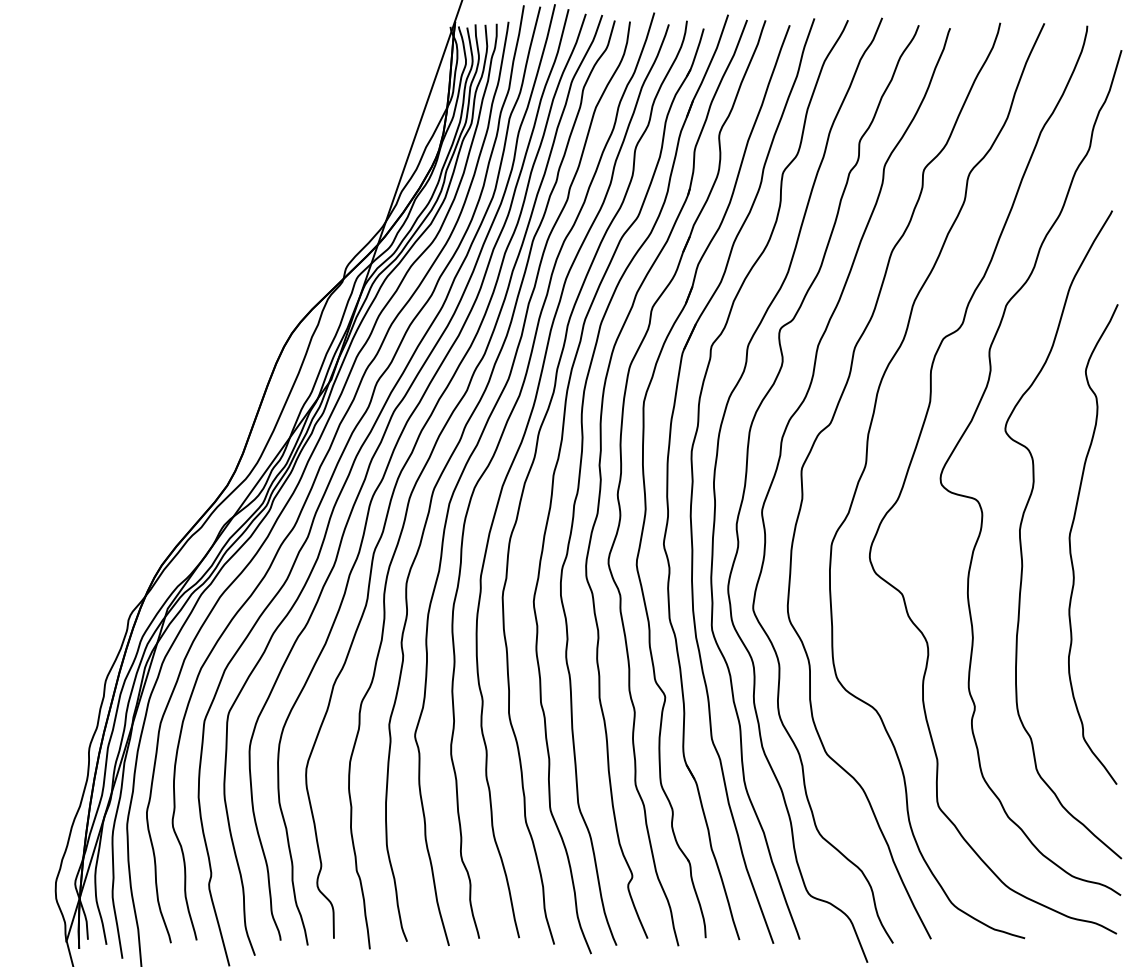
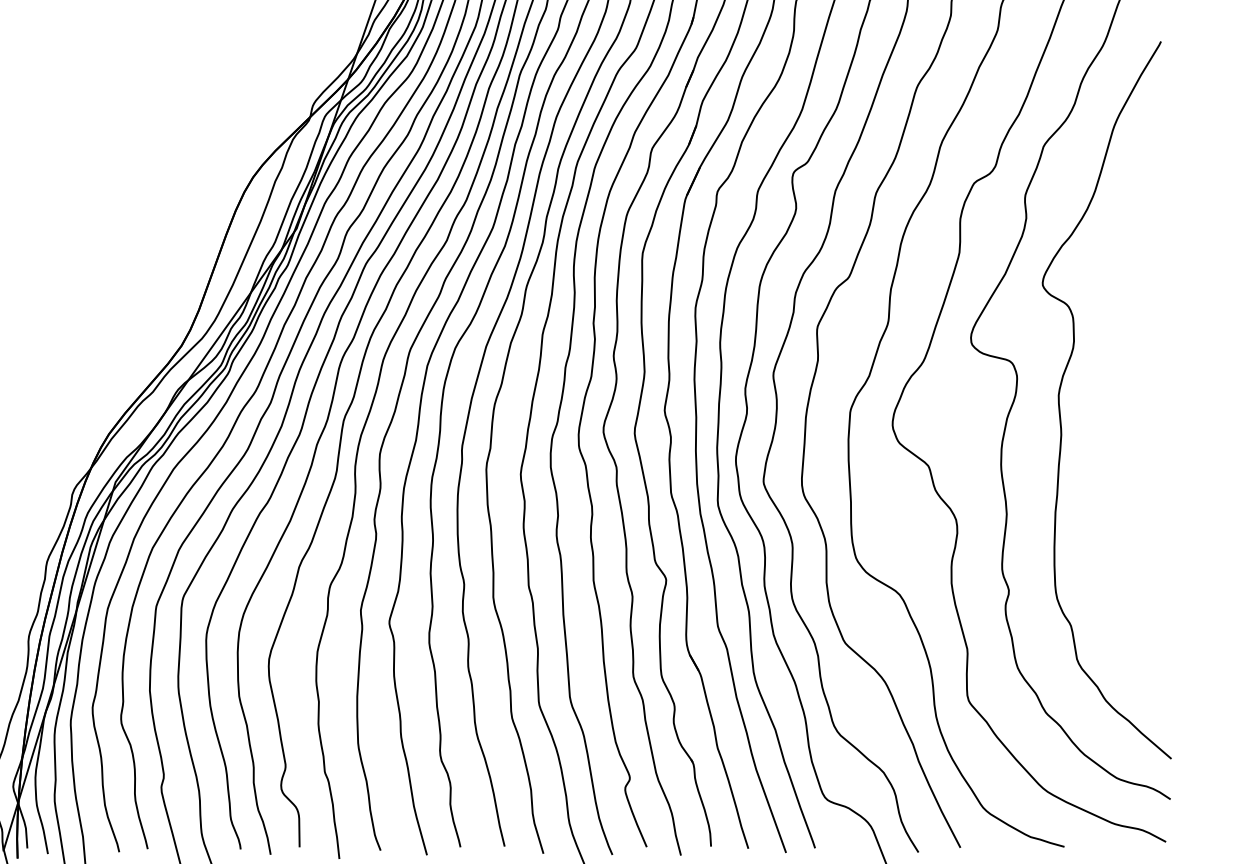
curve: (1071, 548) -> (1115, 415), removed

